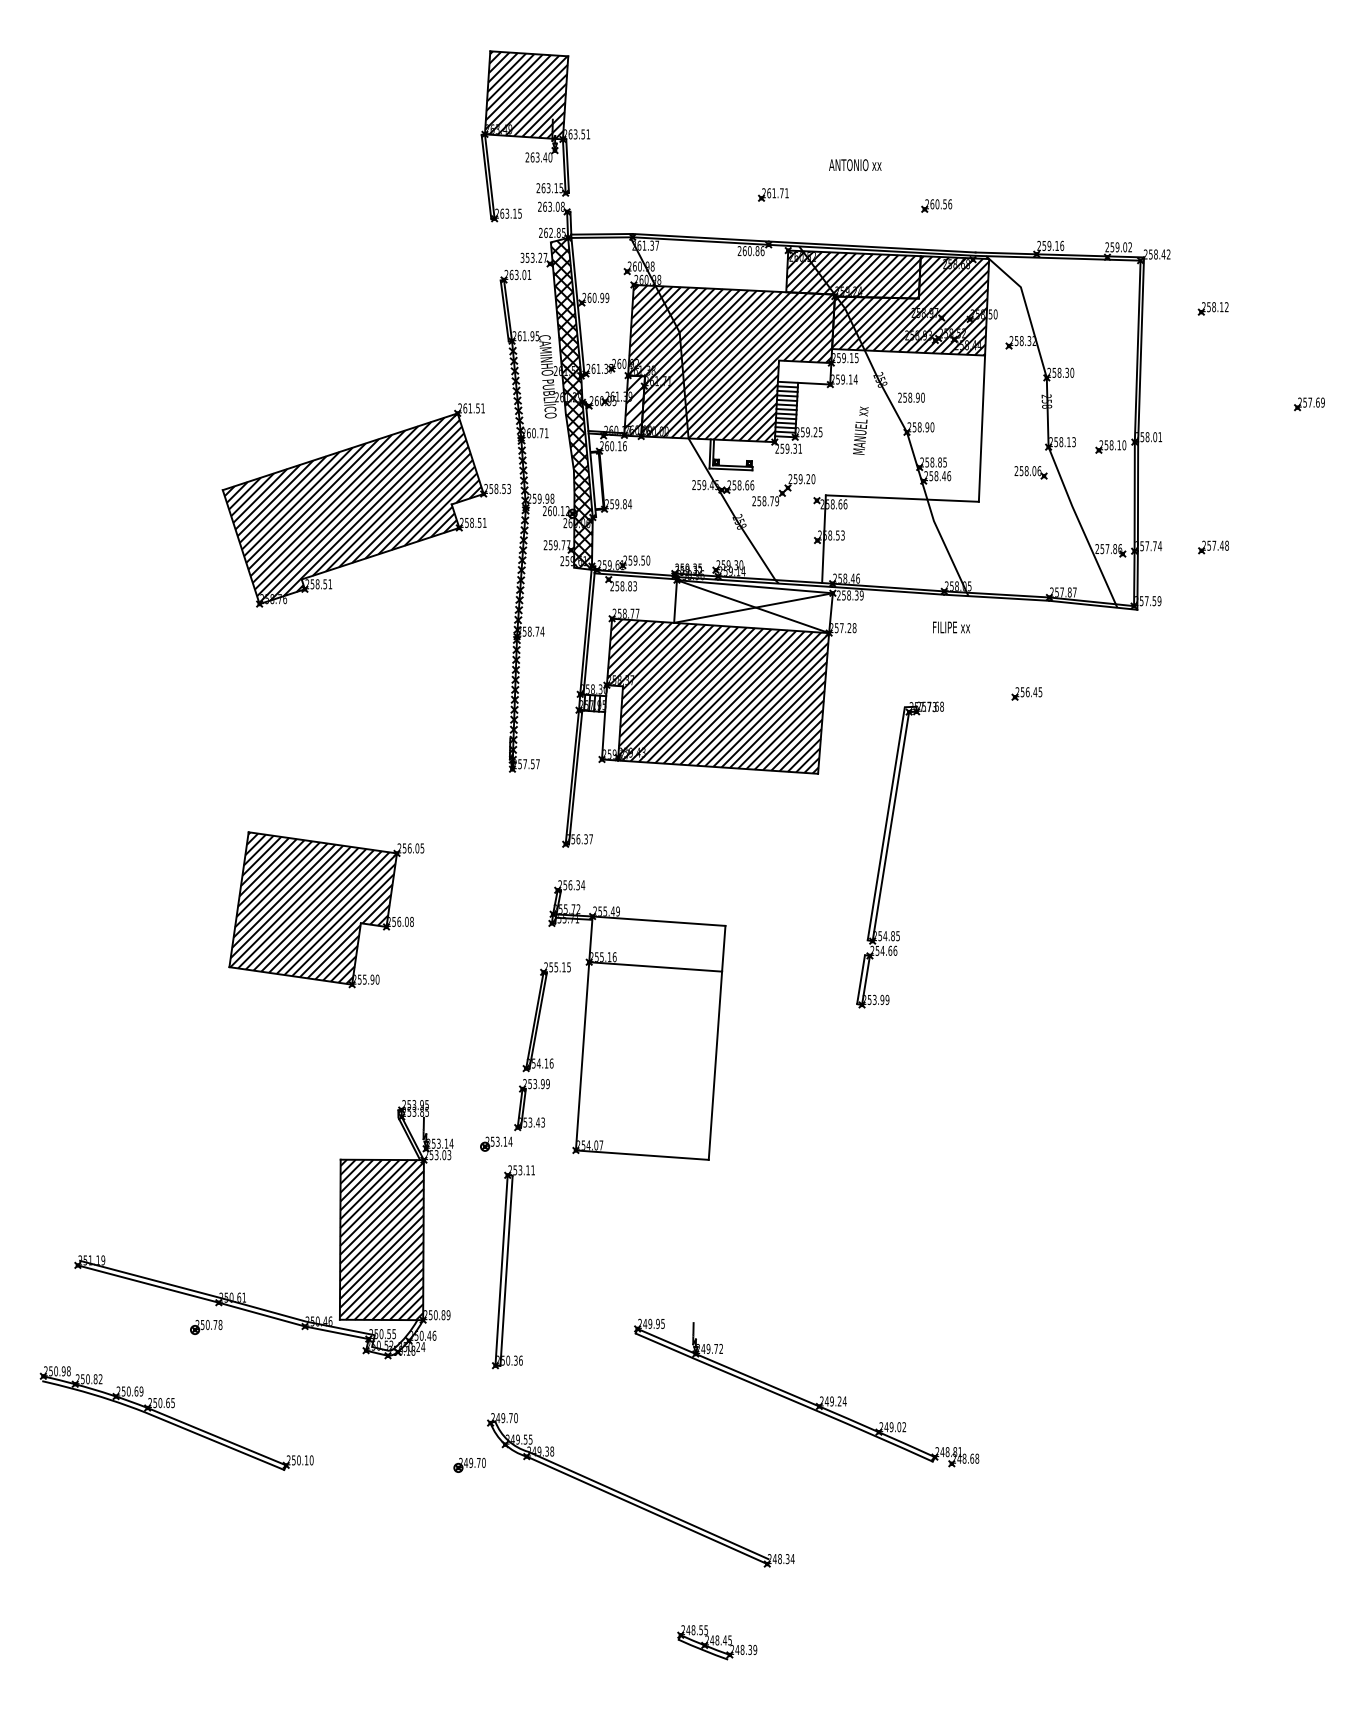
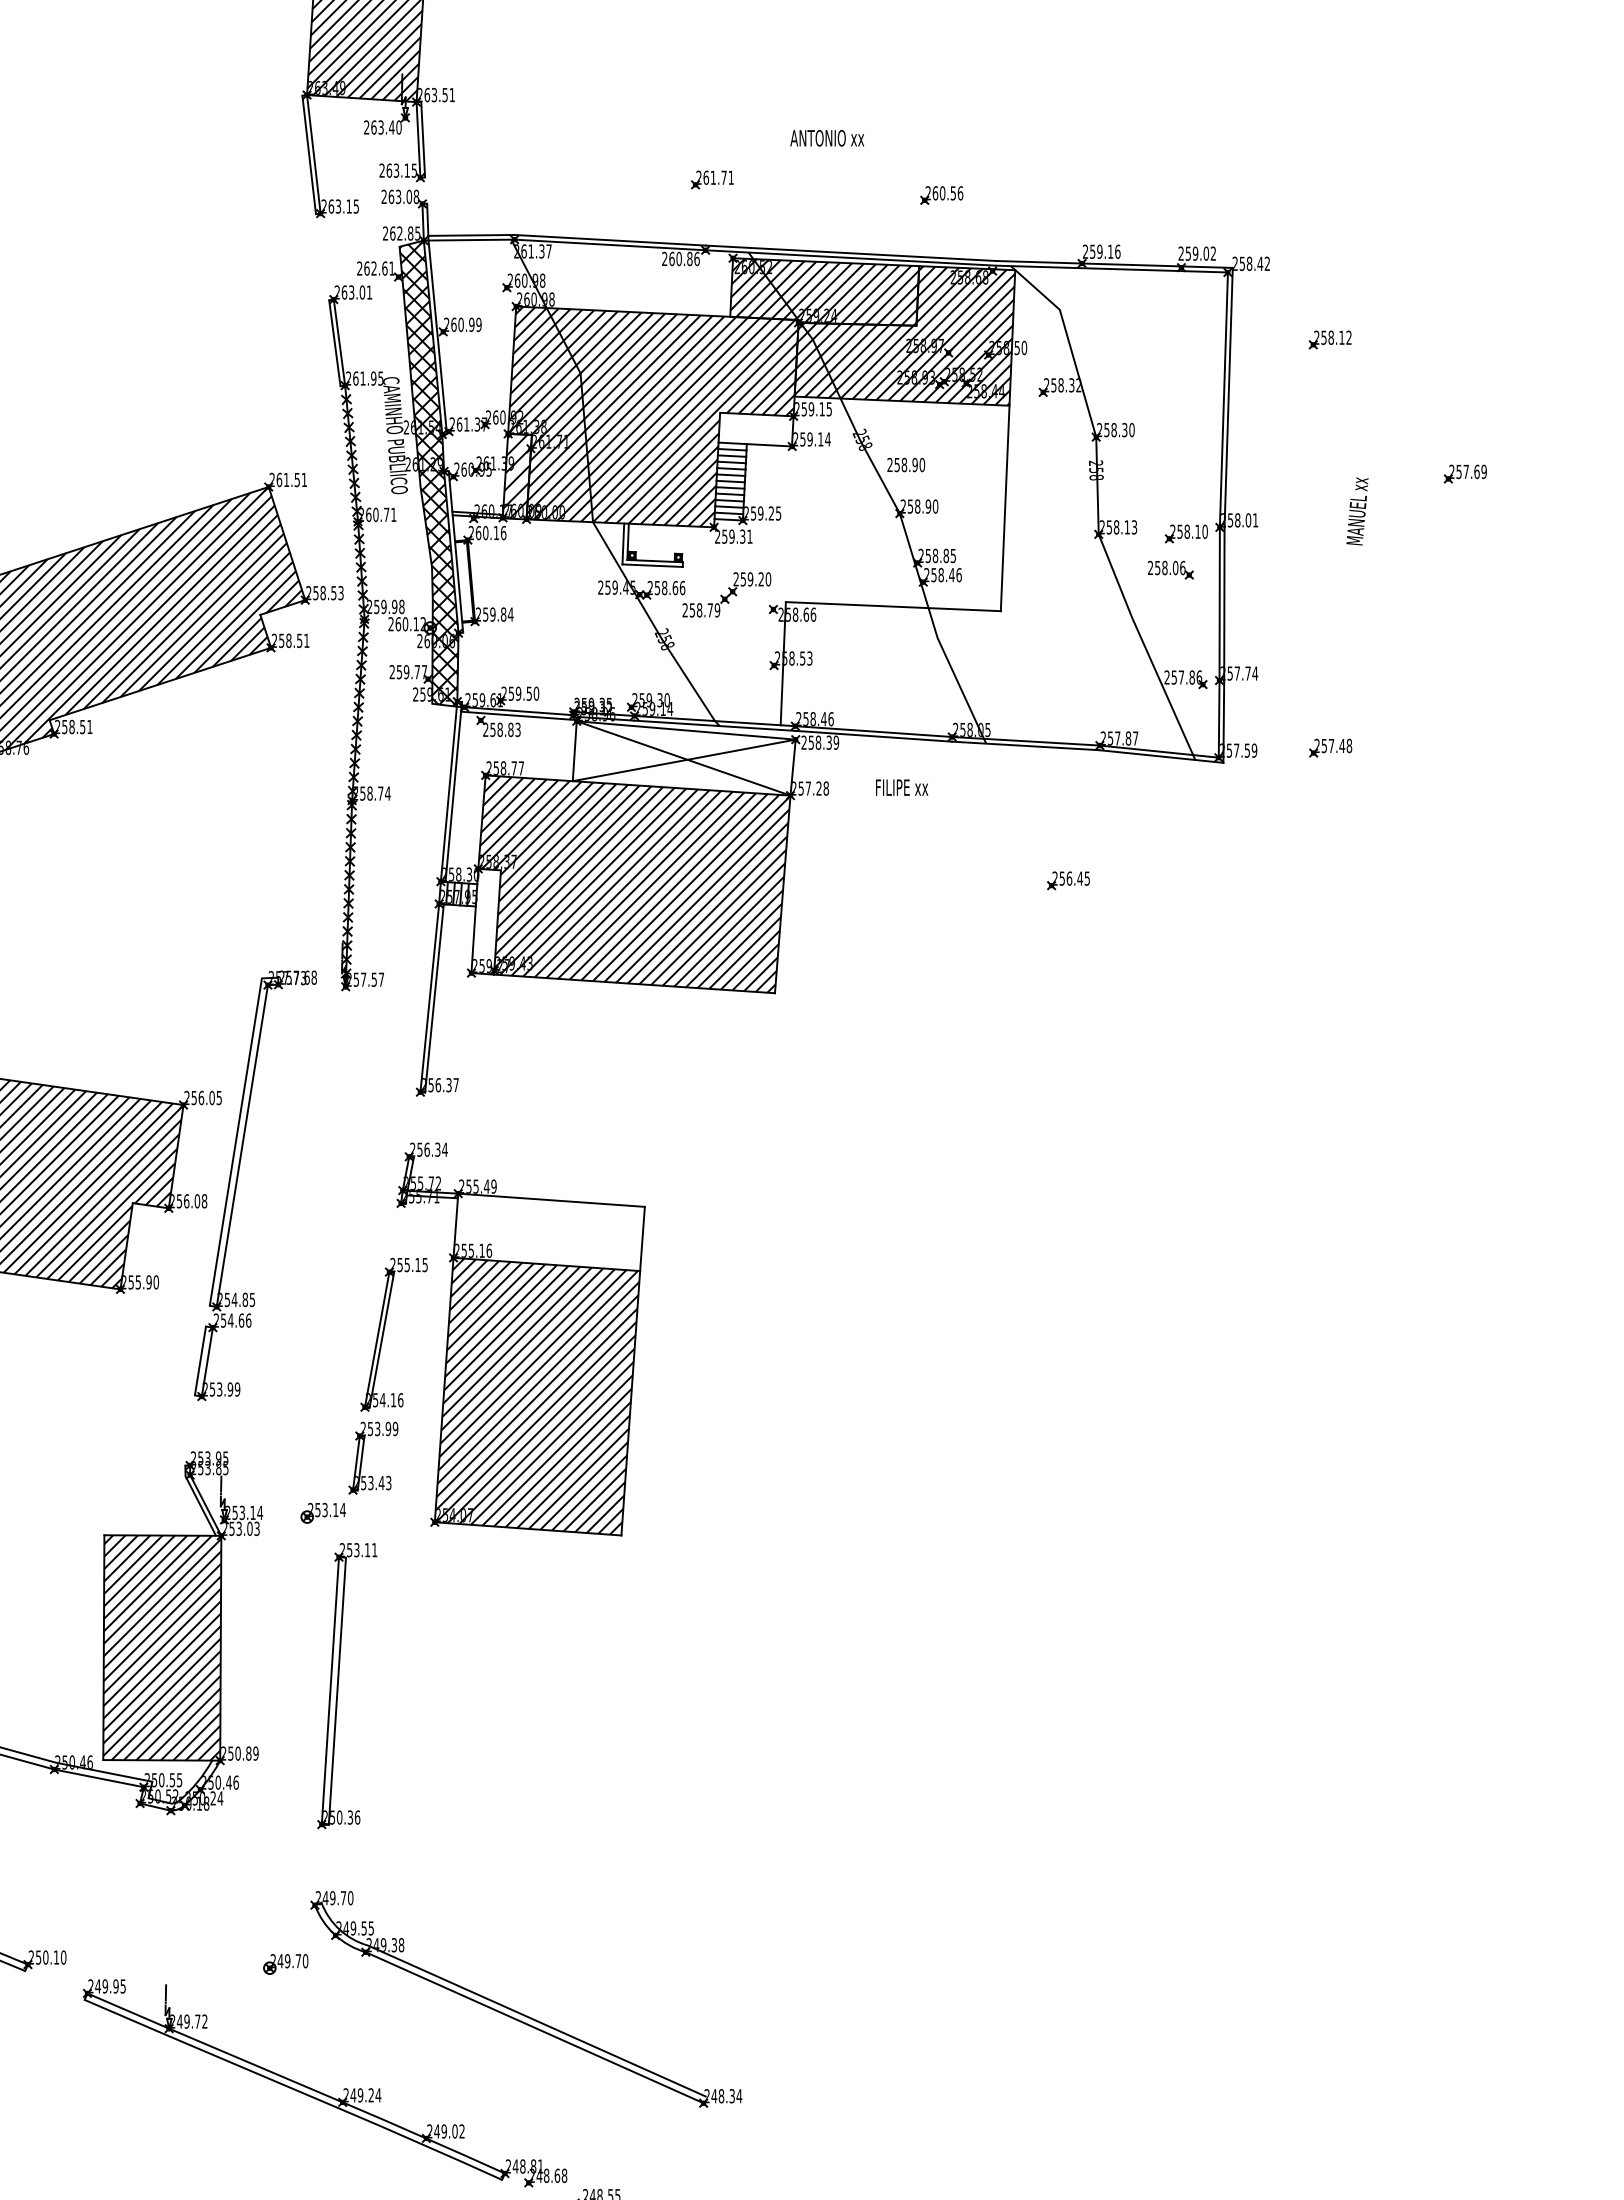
text: (533, 257) -> (375, 268), 353.27 -> 262.61
text: (860, 430) -> (1357, 511), moved
part: (1030, 472) -> (1170, 570), moved
part: (1213, 547) -> (1330, 748), moved
text: (951, 627) -> (901, 787), moved
part: (887, 854) -> (237, 1185), moved
hatch: (648, 1060) -> (536, 1395), added
part: (803, 1398) -> (320, 2091), moved

